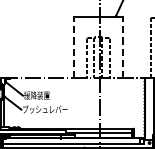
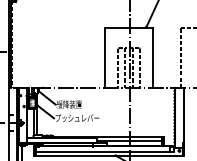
line: (73, 47) -> (105, 57), dashed -> solid
line: (123, 47) -> (153, 57), dashed -> solid

